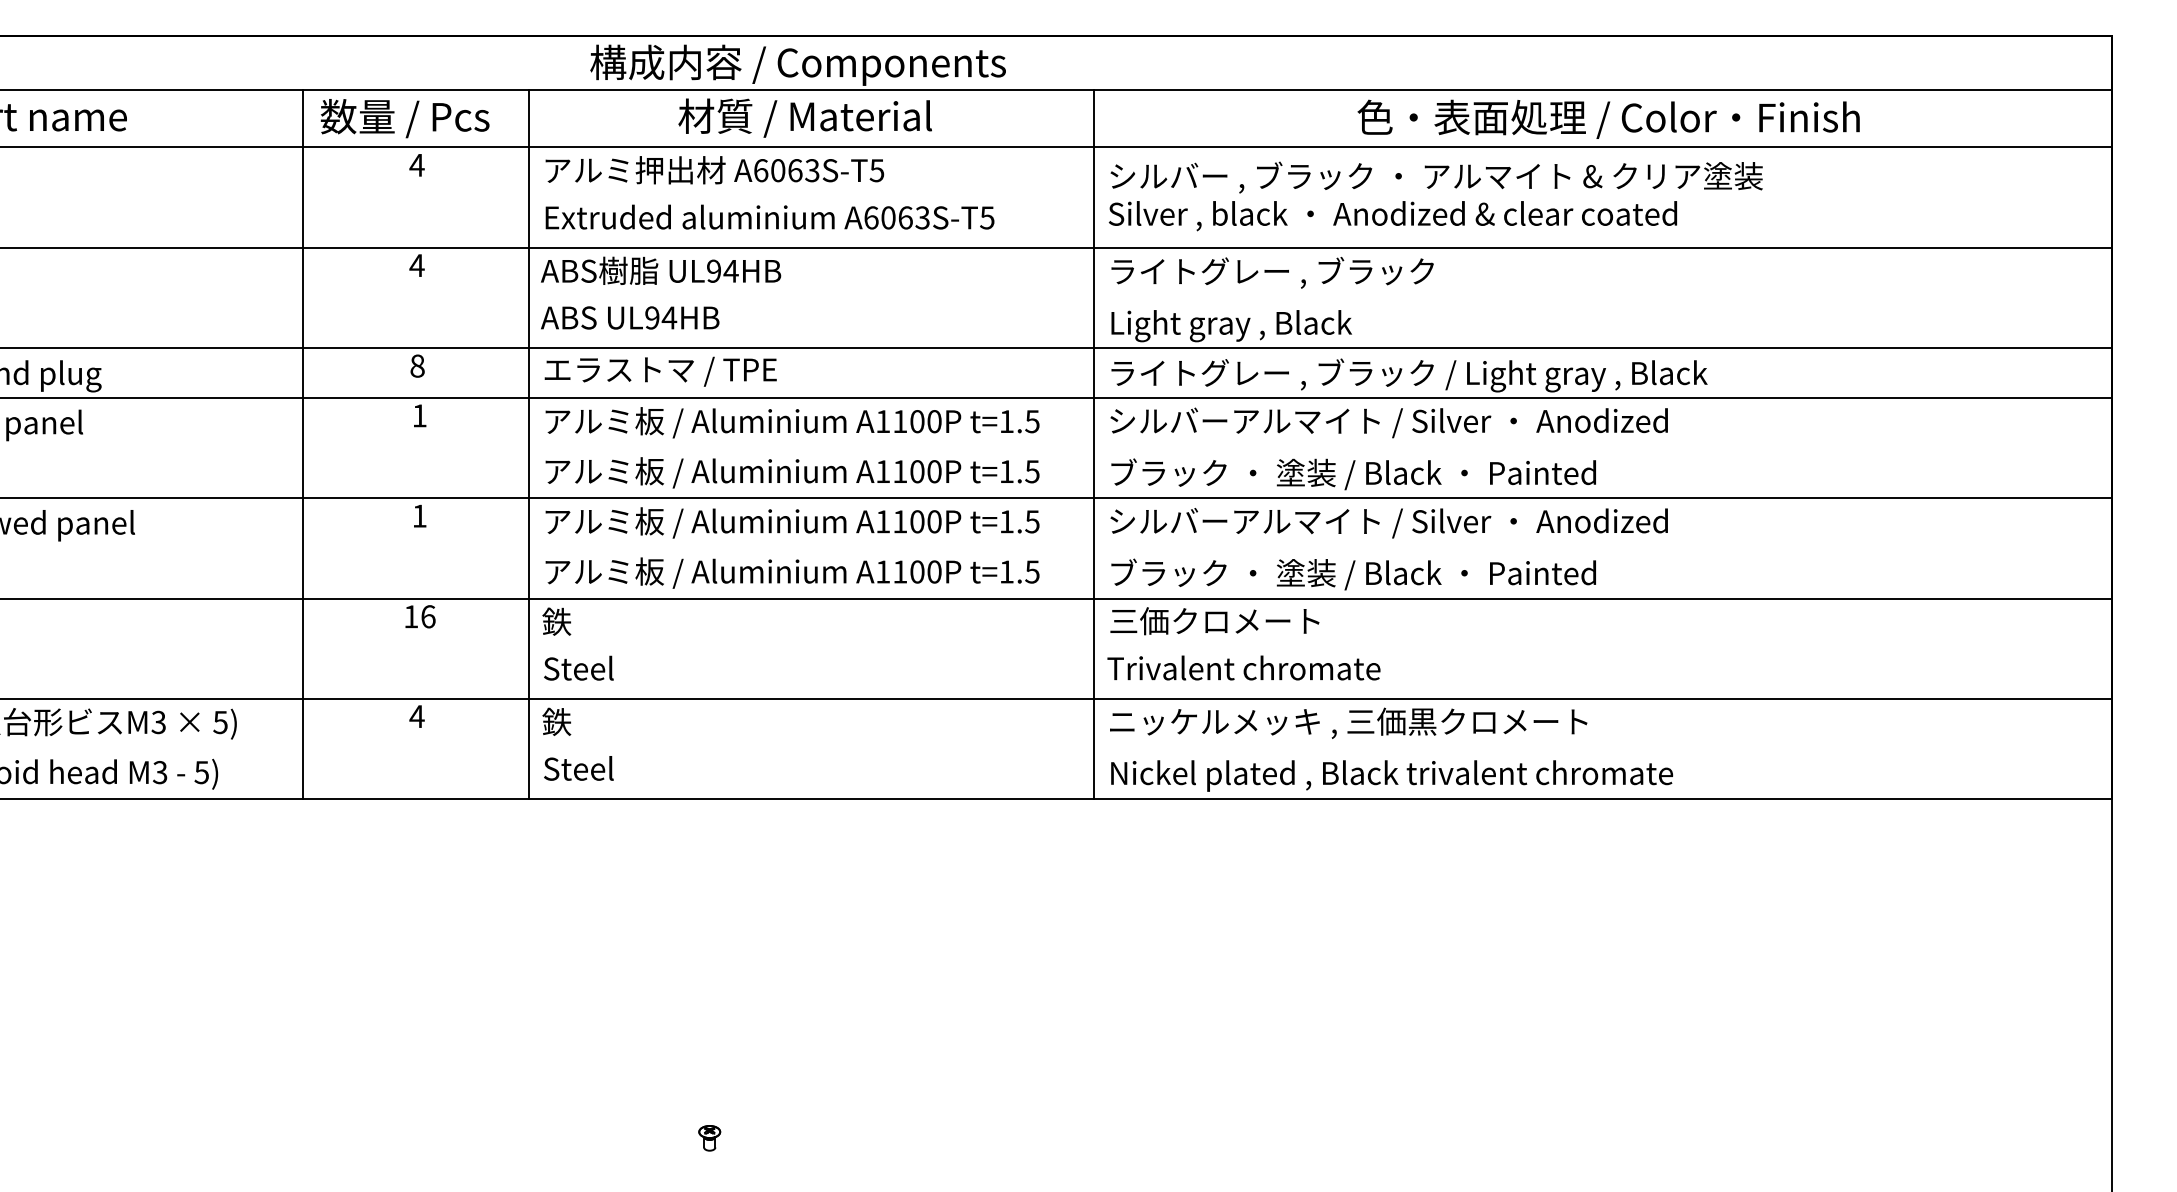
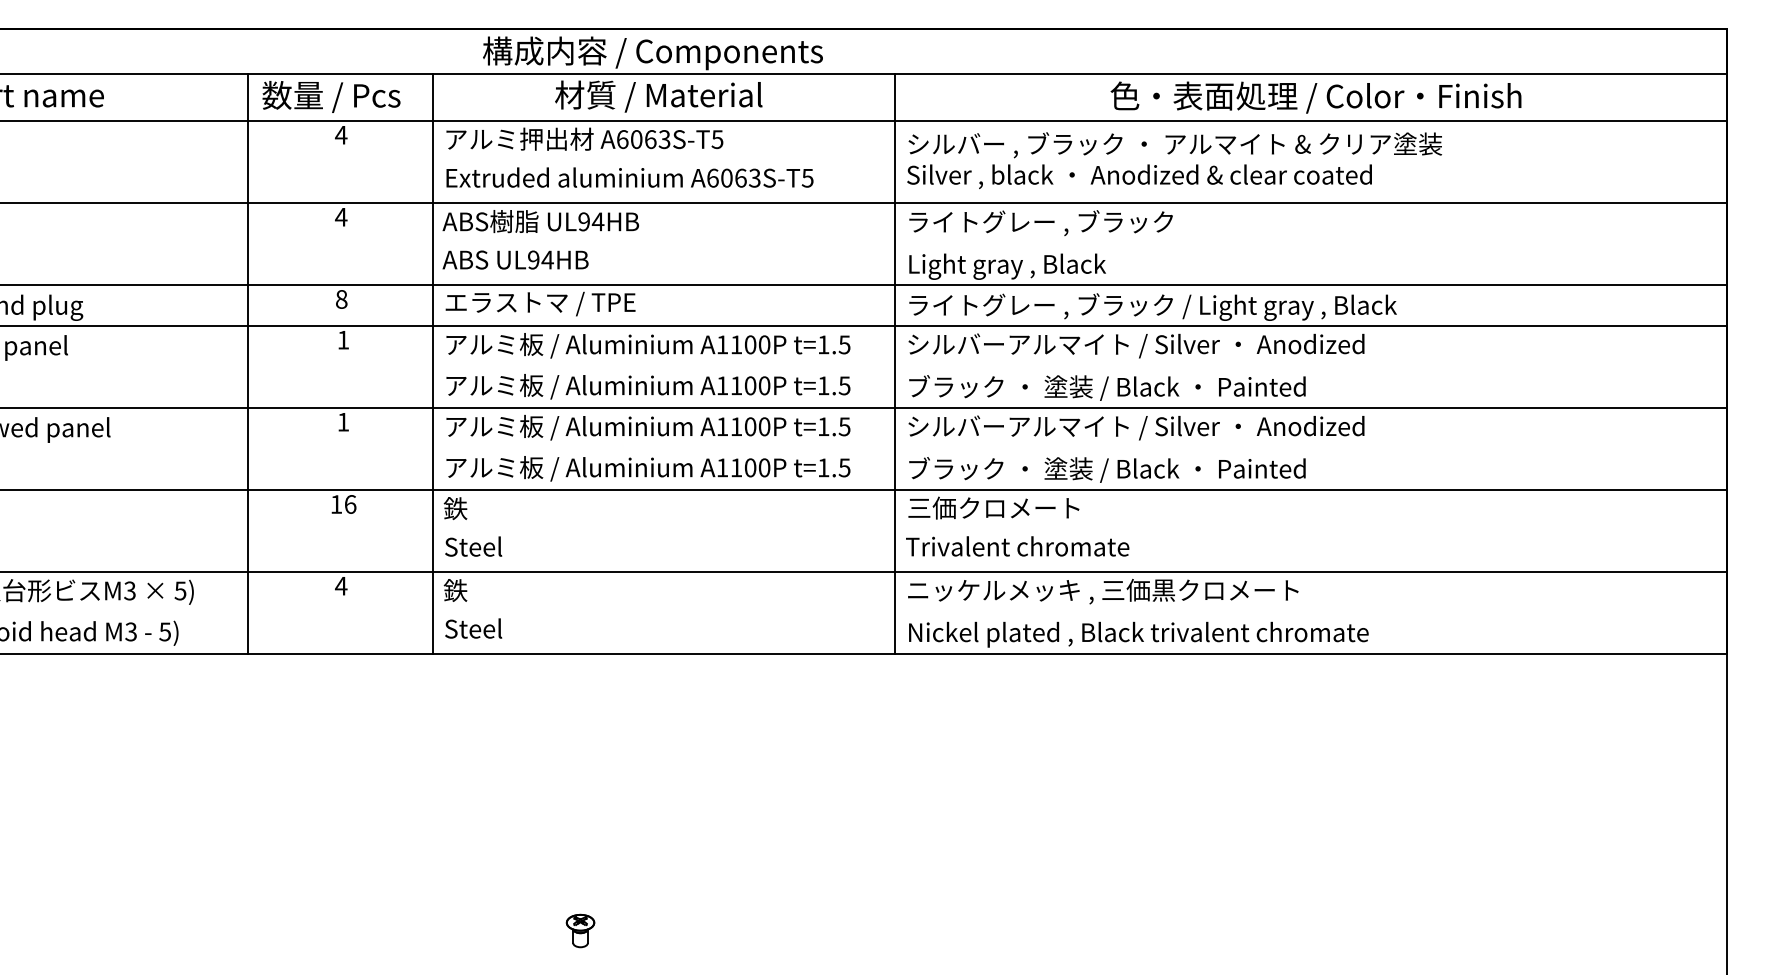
part: (709, 1138) -> (580, 931), size x1.6

